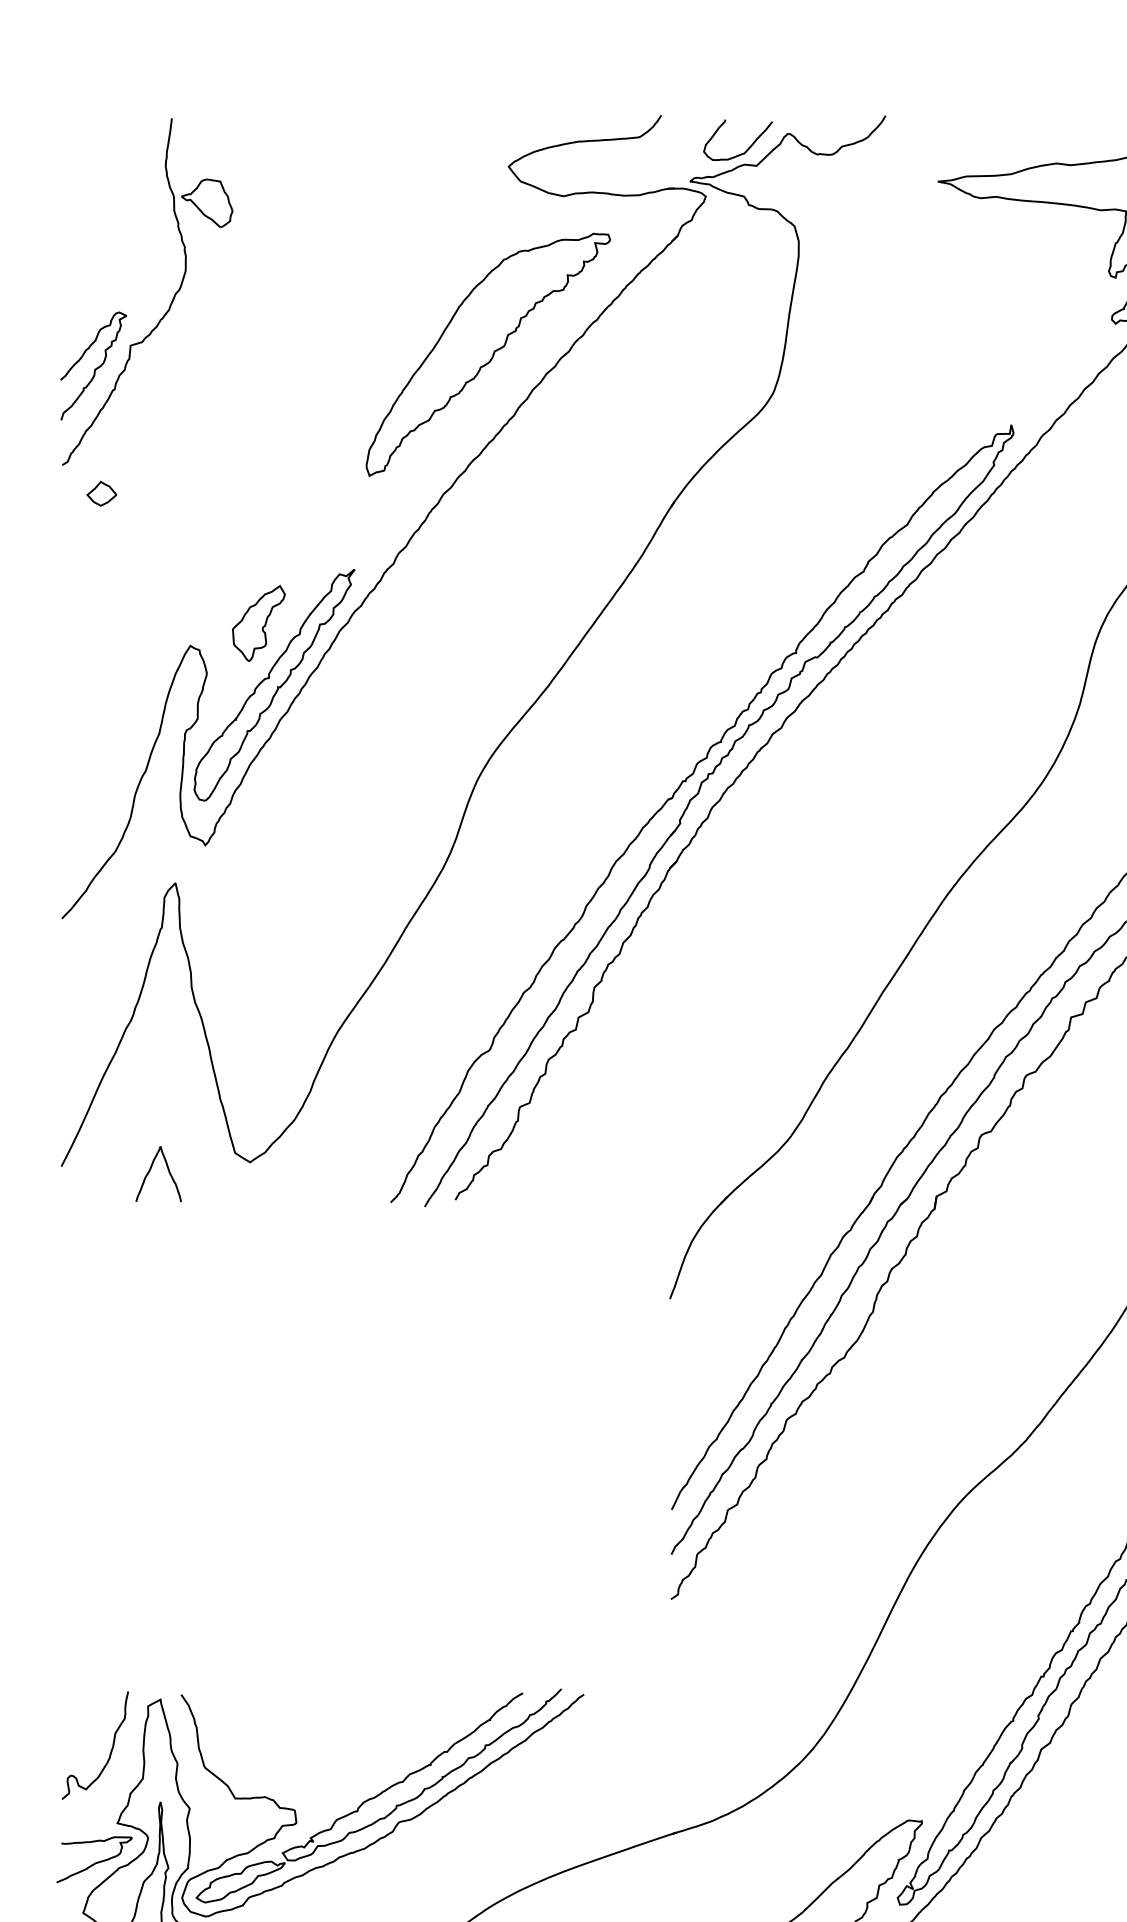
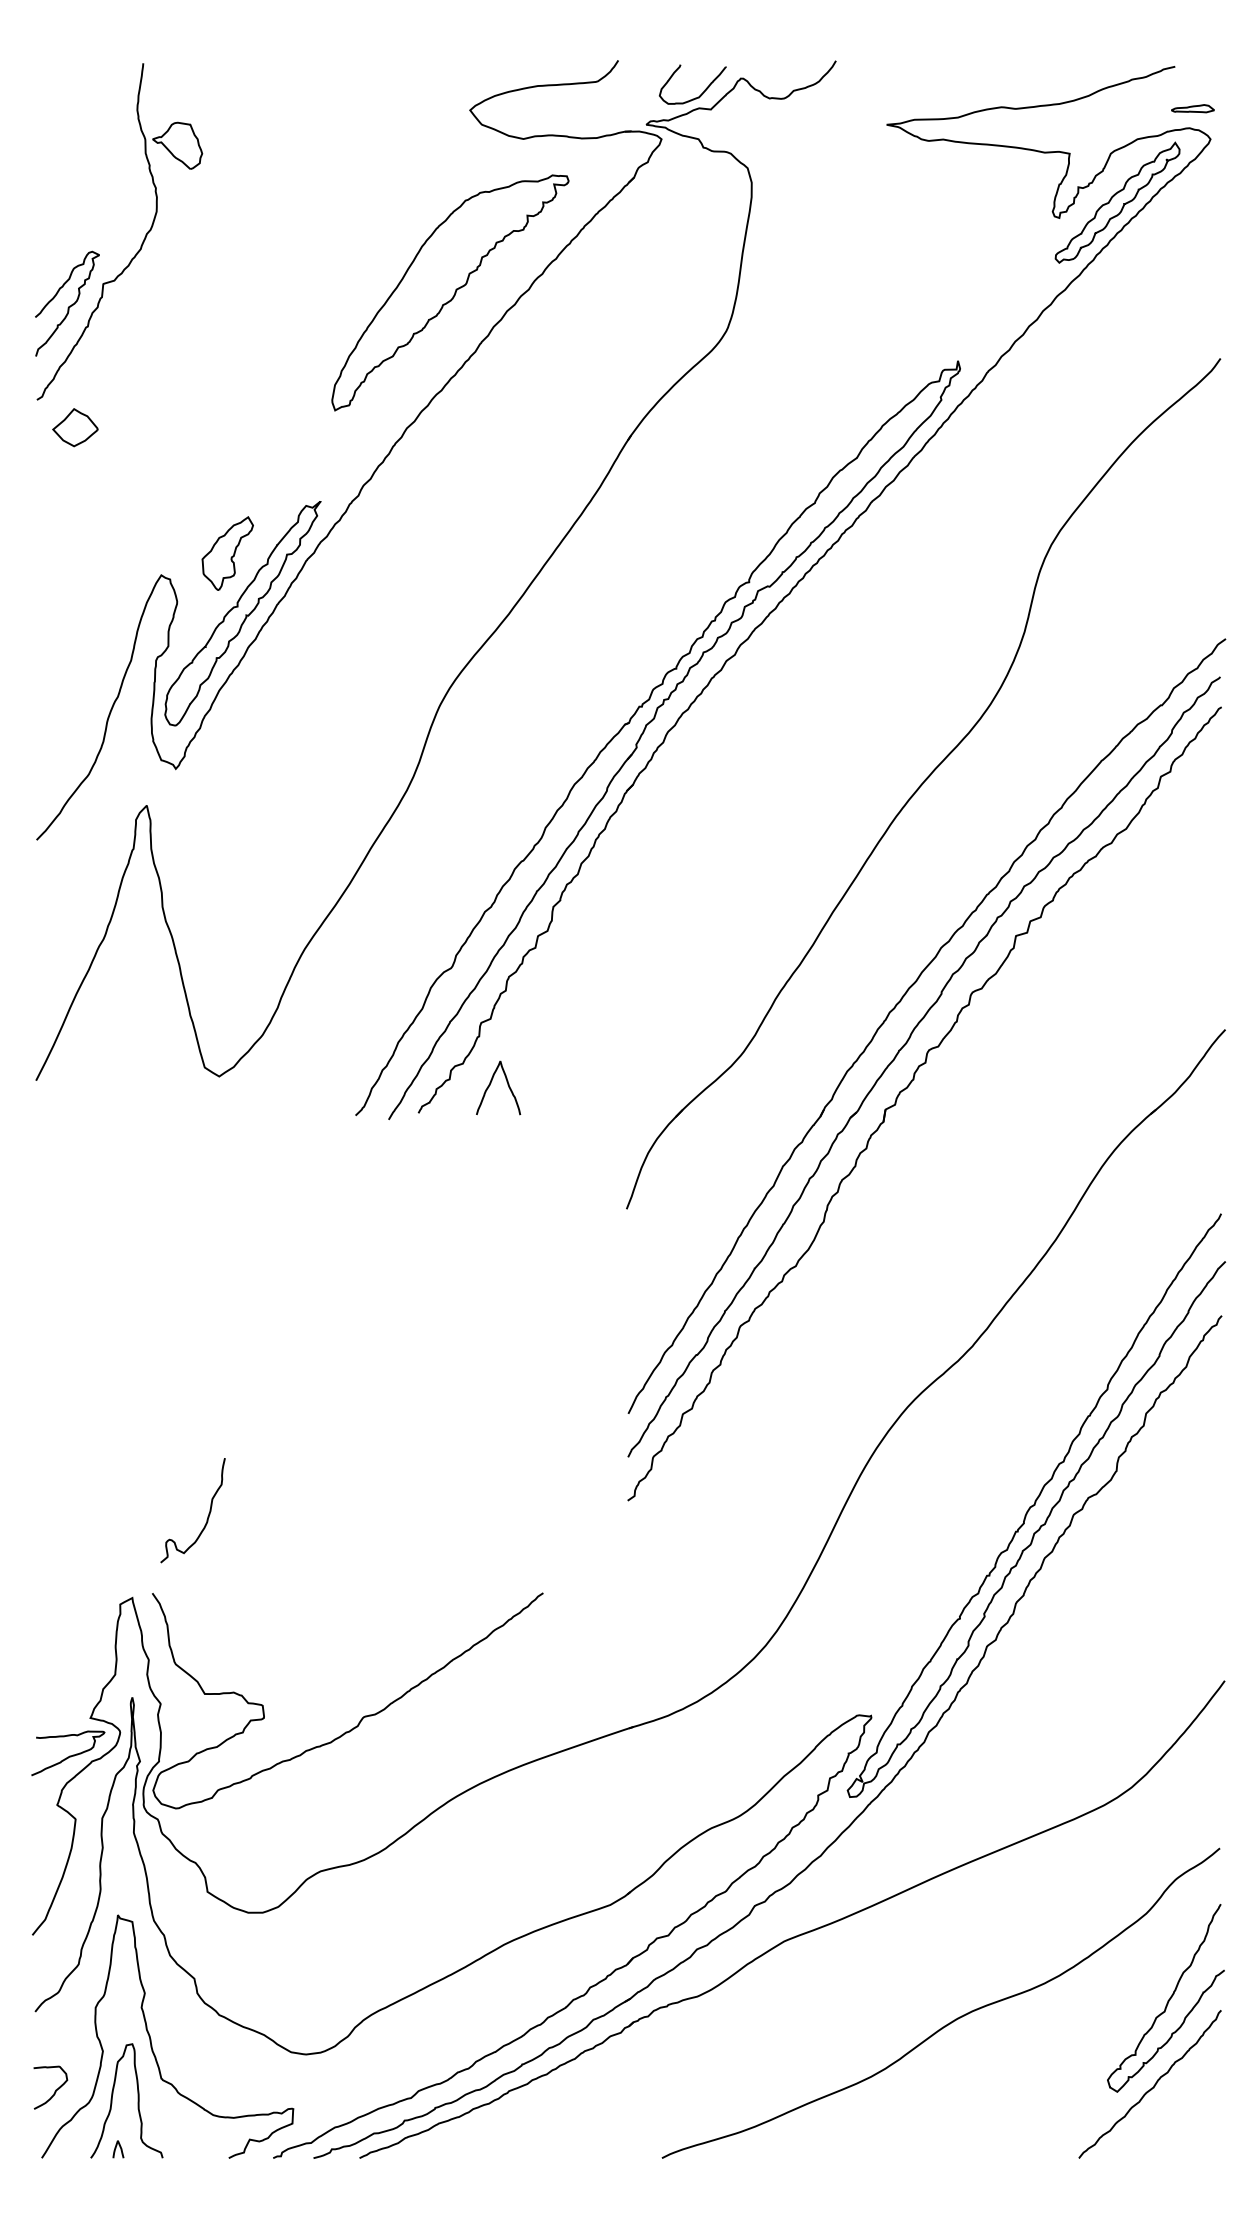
part: (100, 493) -> (74, 427), size x1.6
curve: (151, 1169) -> (491, 1083), moved
curve: (110, 1751) -> (207, 1516), moved
part: (378, 1795) -> (343, 1691), removed

